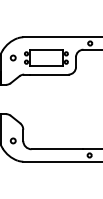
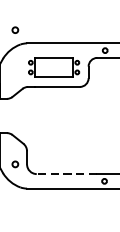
circle: (12, 57) -> (14, 29), moved
line: (57, 149) -> (67, 174), solid -> dashed

